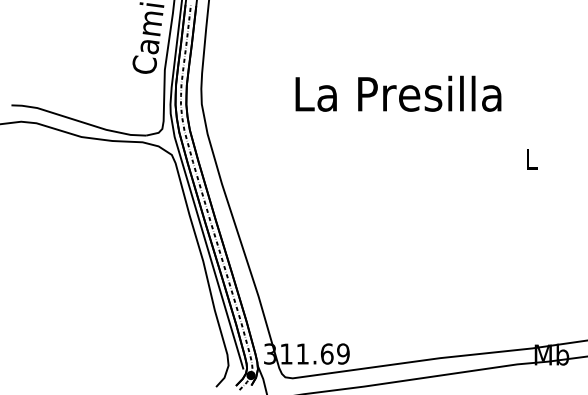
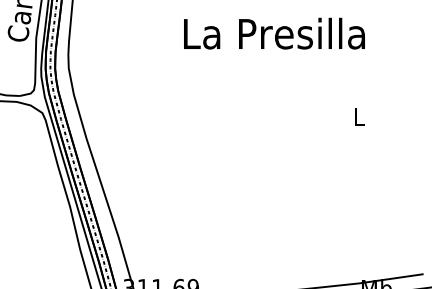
text: (398, 93) -> (274, 33), moved

